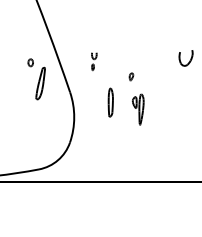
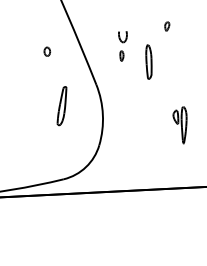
part: (94, 61) -> (123, 46), size x1.4
part: (131, 76) -> (167, 26), moved
part: (40, 83) -> (61, 106), moved
part: (110, 102) -> (148, 61), moved
part: (138, 109) -> (180, 125), moved

